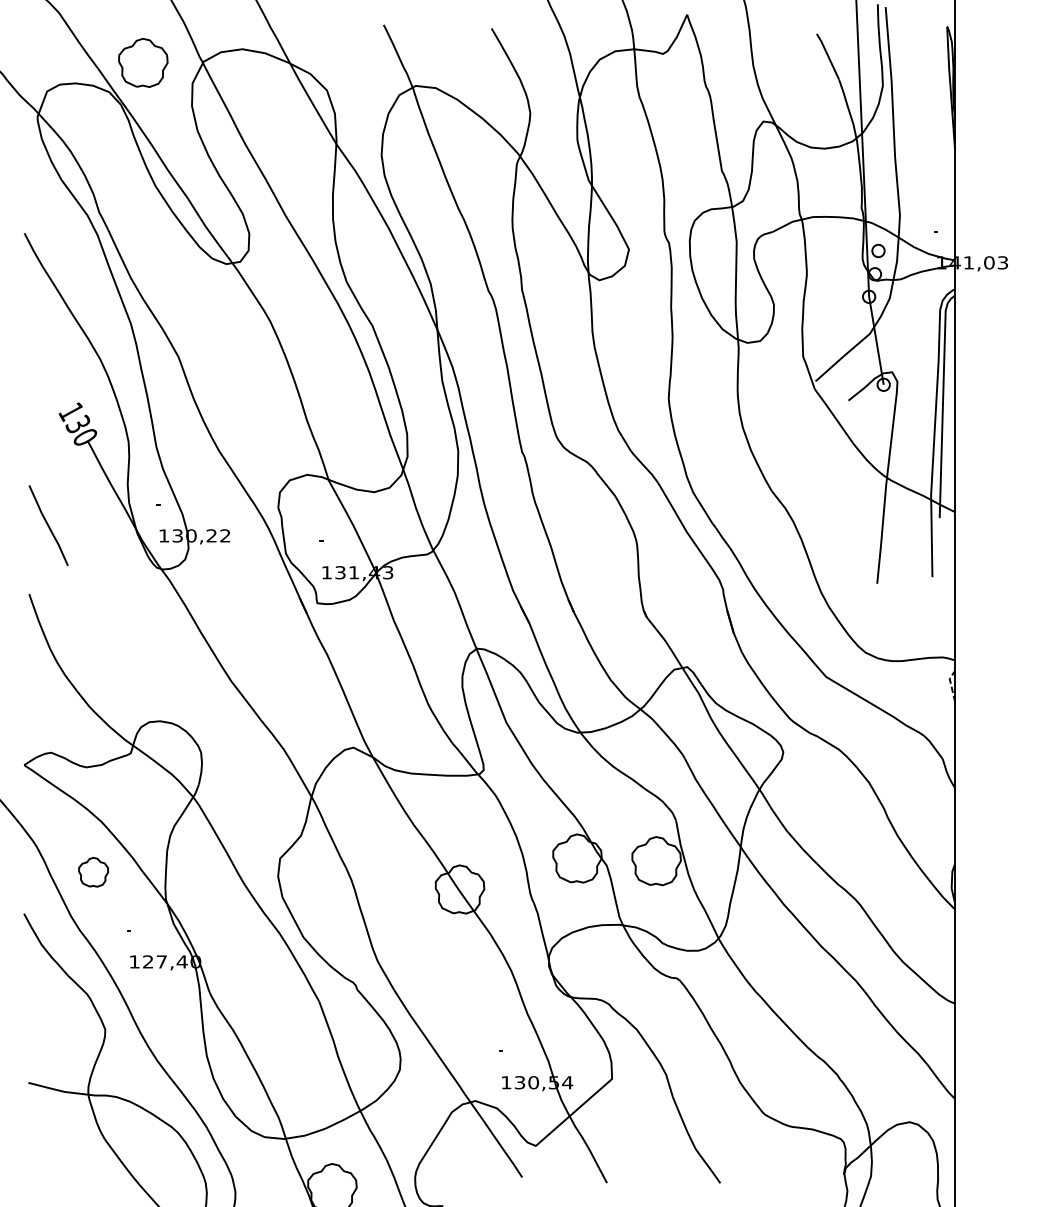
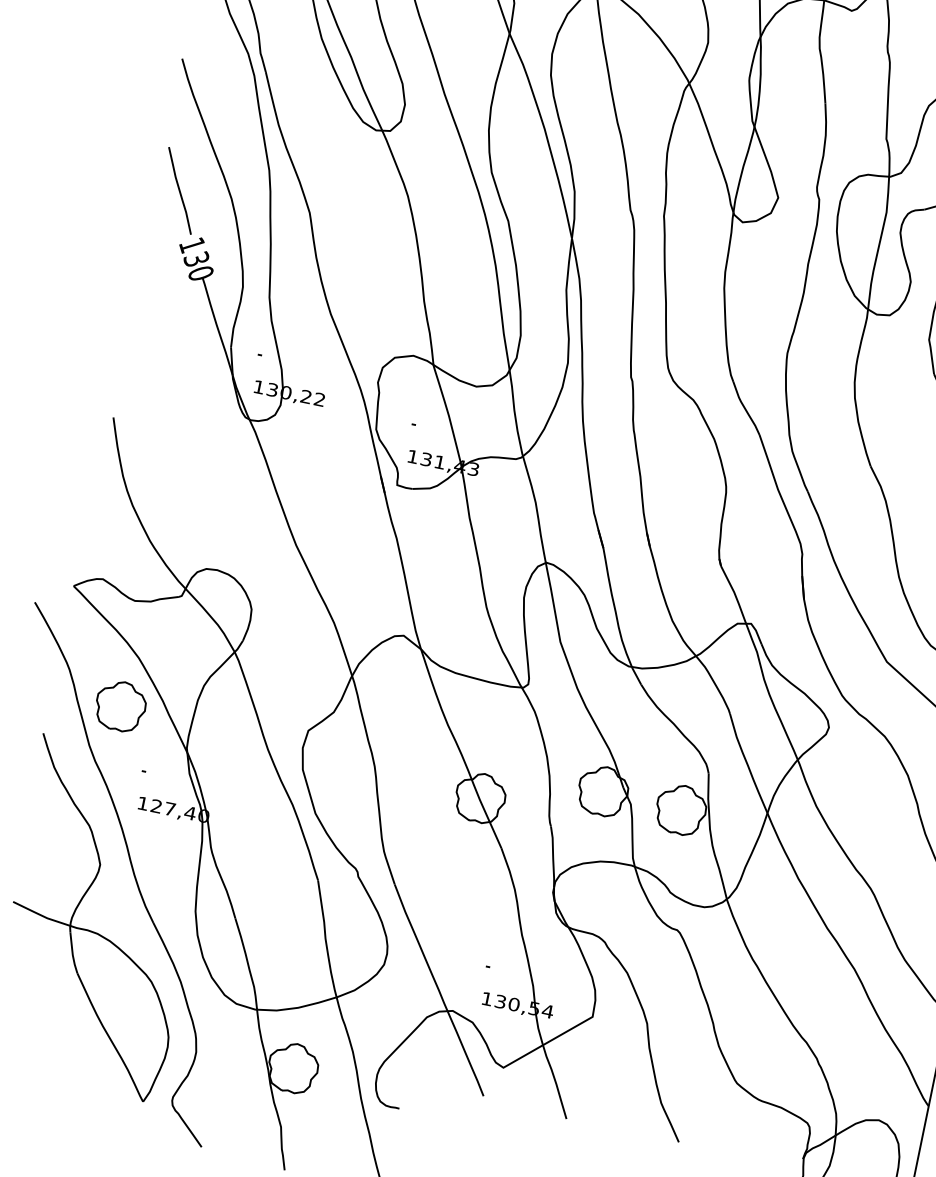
curve: (48, 525) -> (179, 190), moved
part: (93, 872) -> (120, 706), size x1.67

